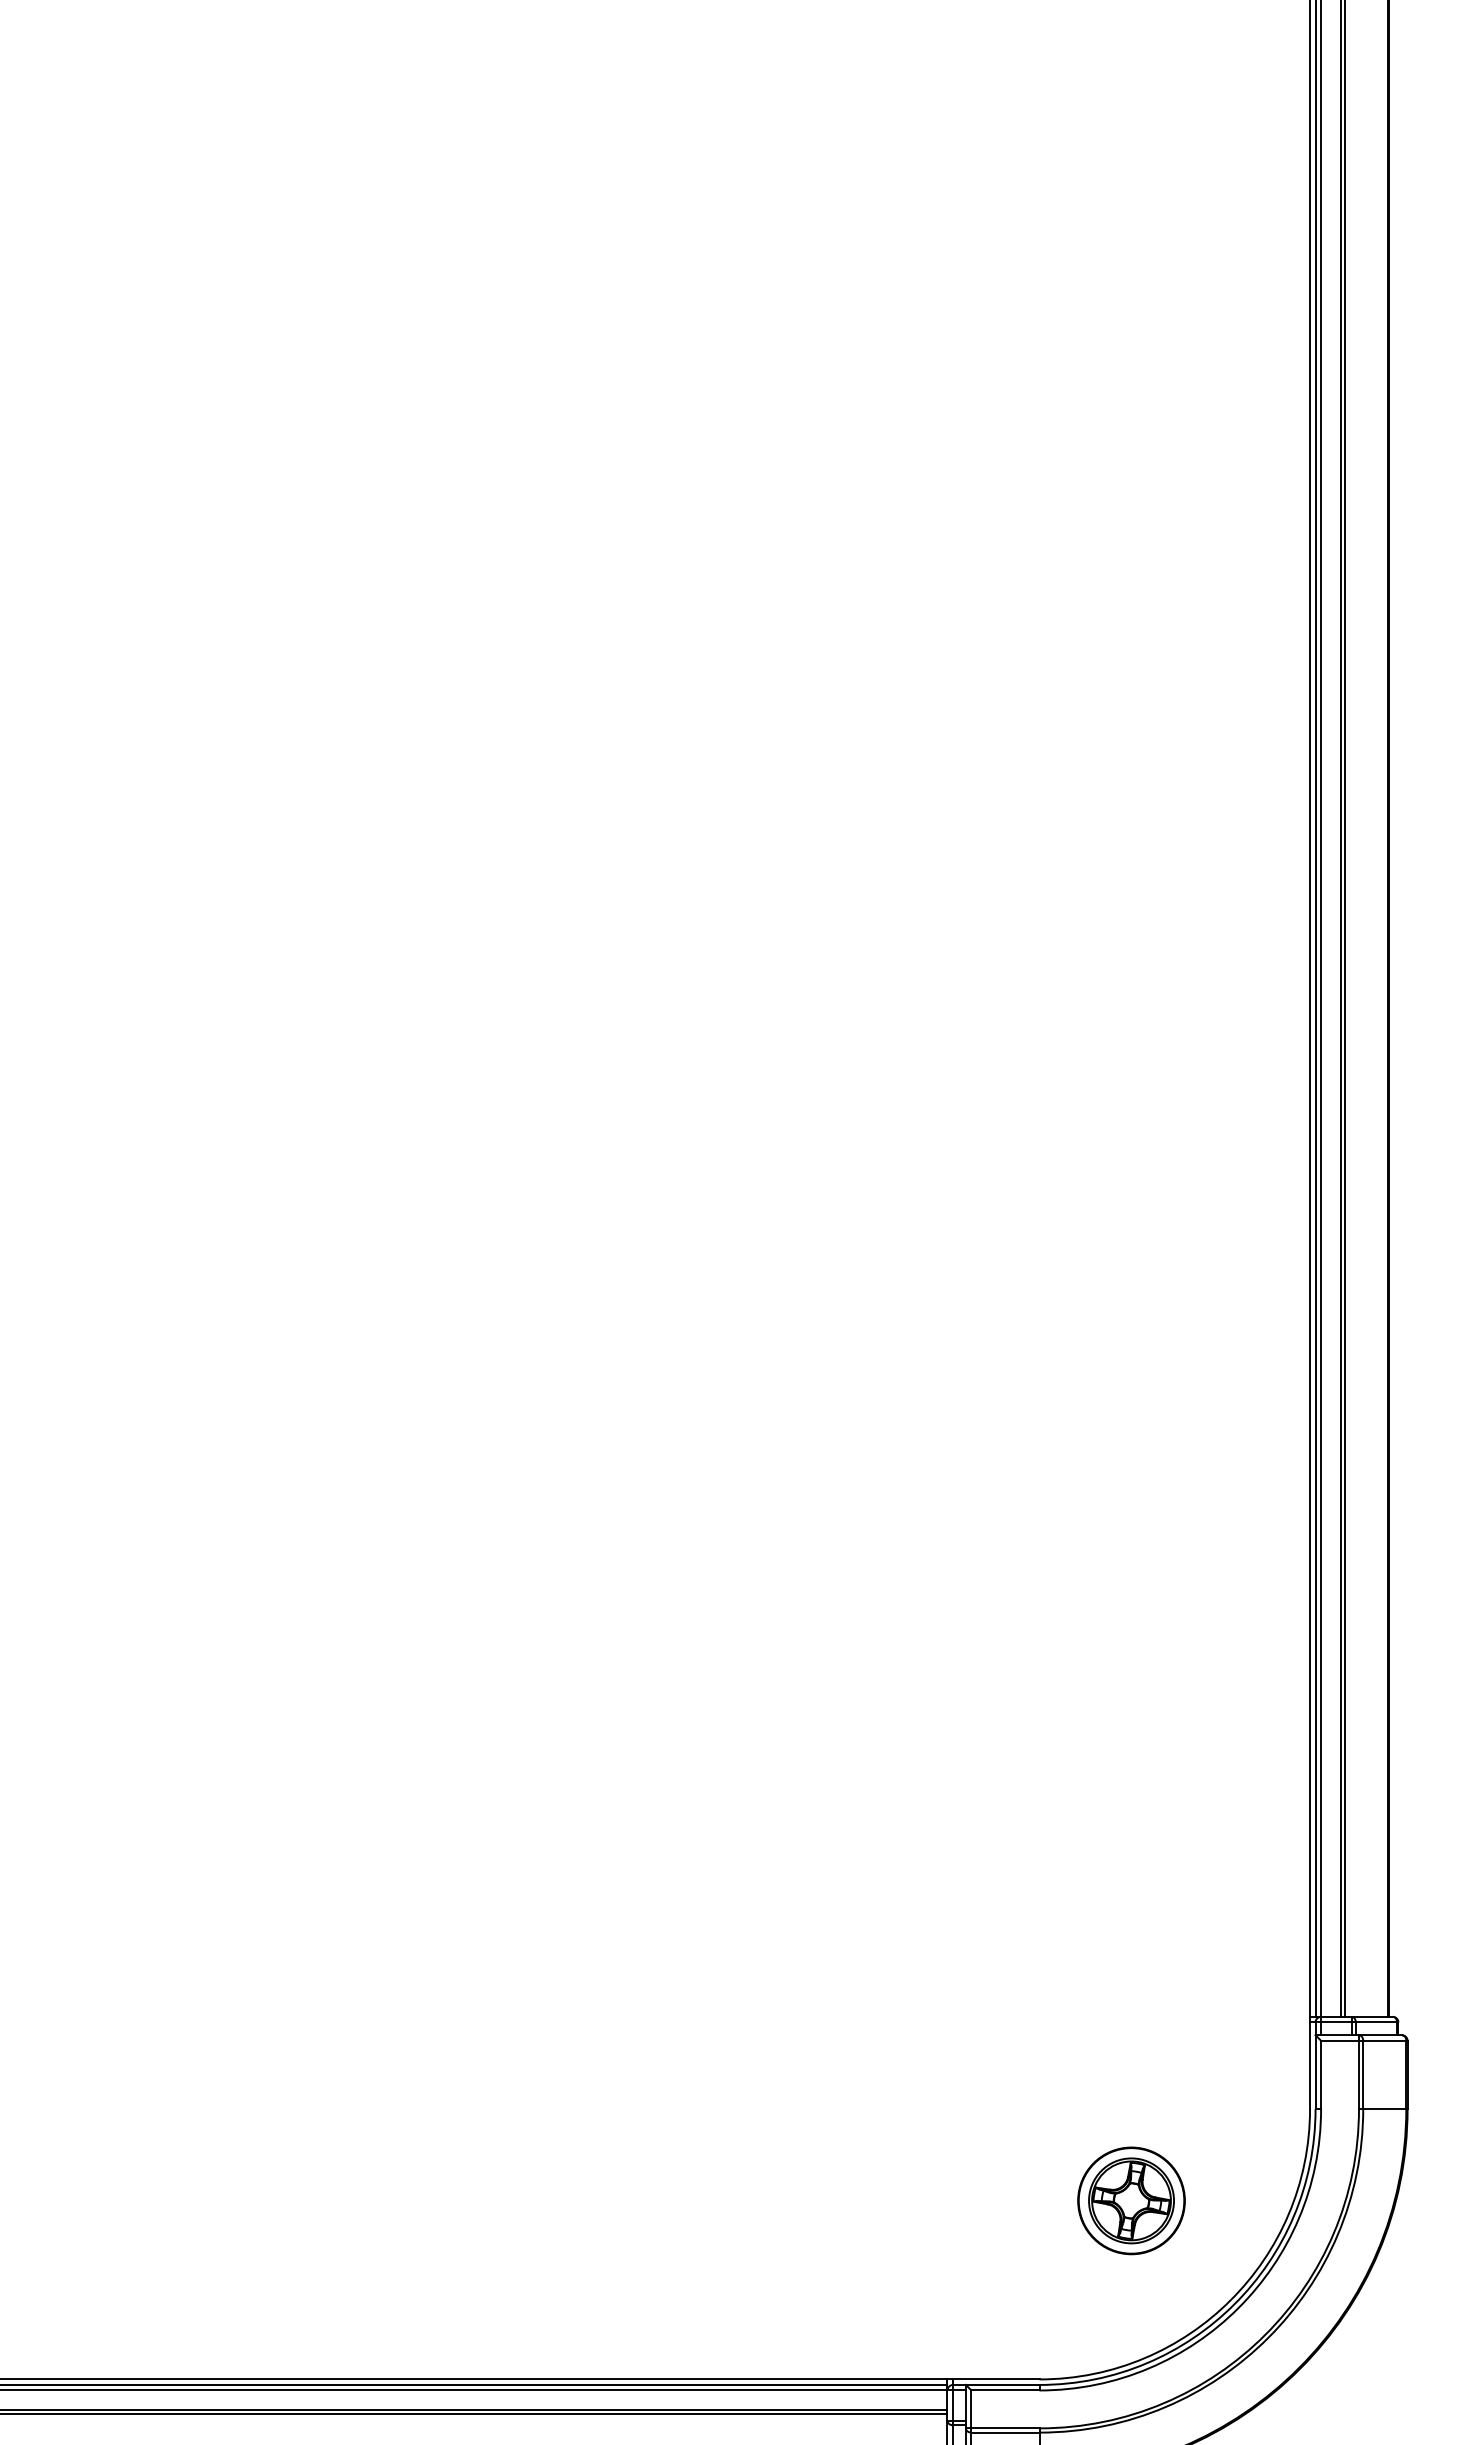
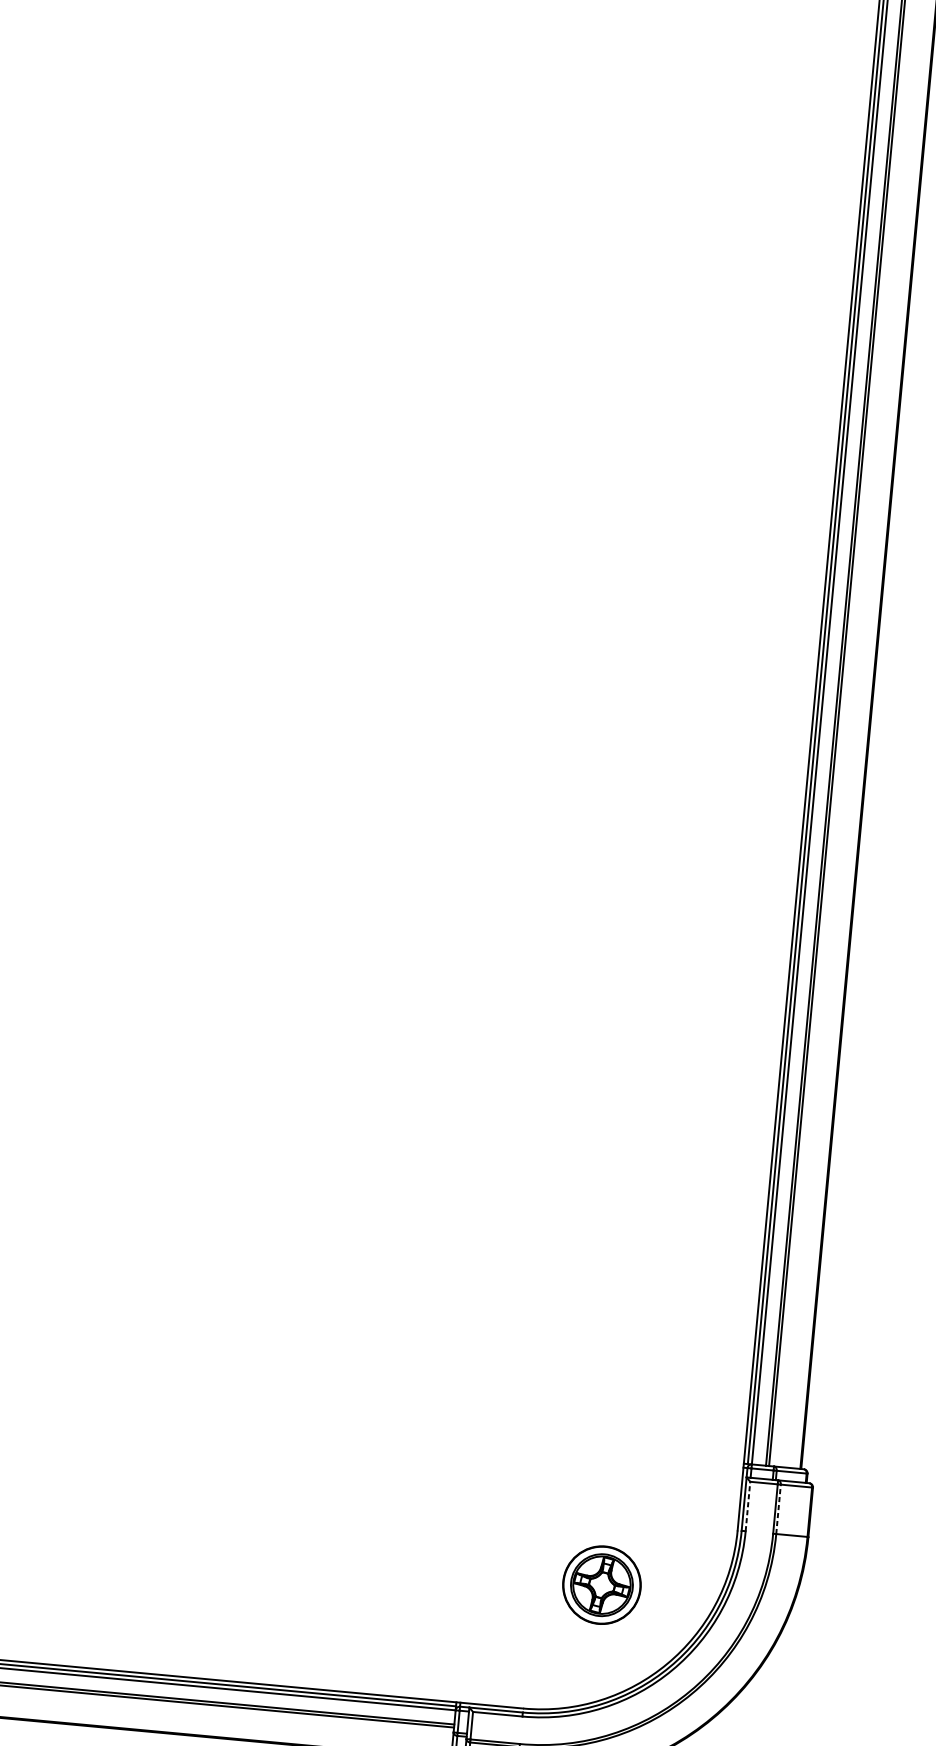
line: (1321, 2074) -> (748, 1506), solid -> dashed
line: (1363, 2074) -> (778, 1509), solid -> dashed

